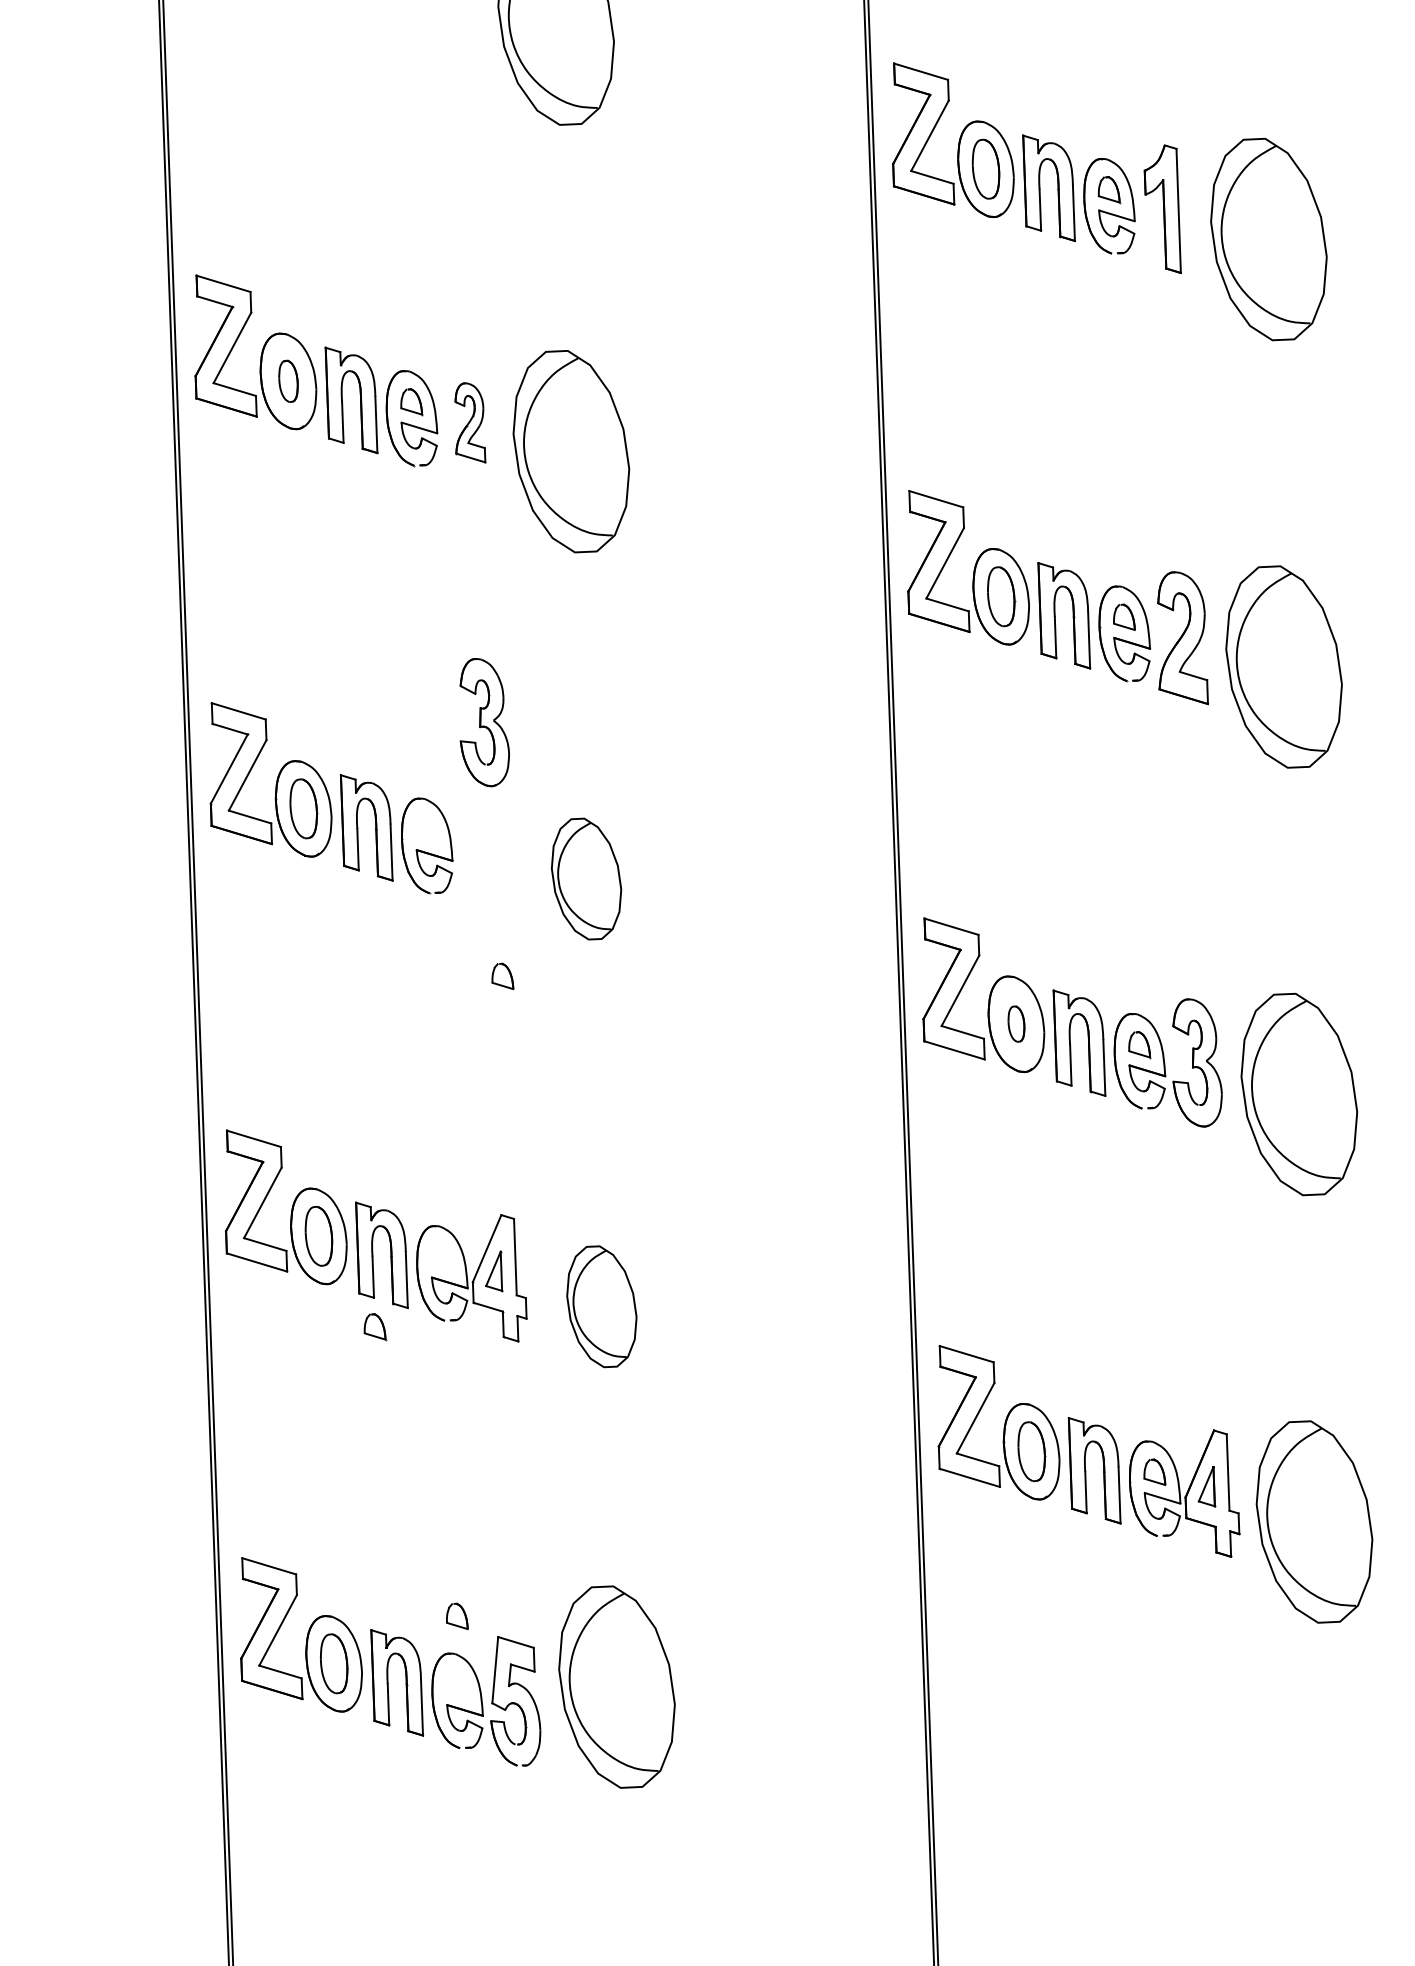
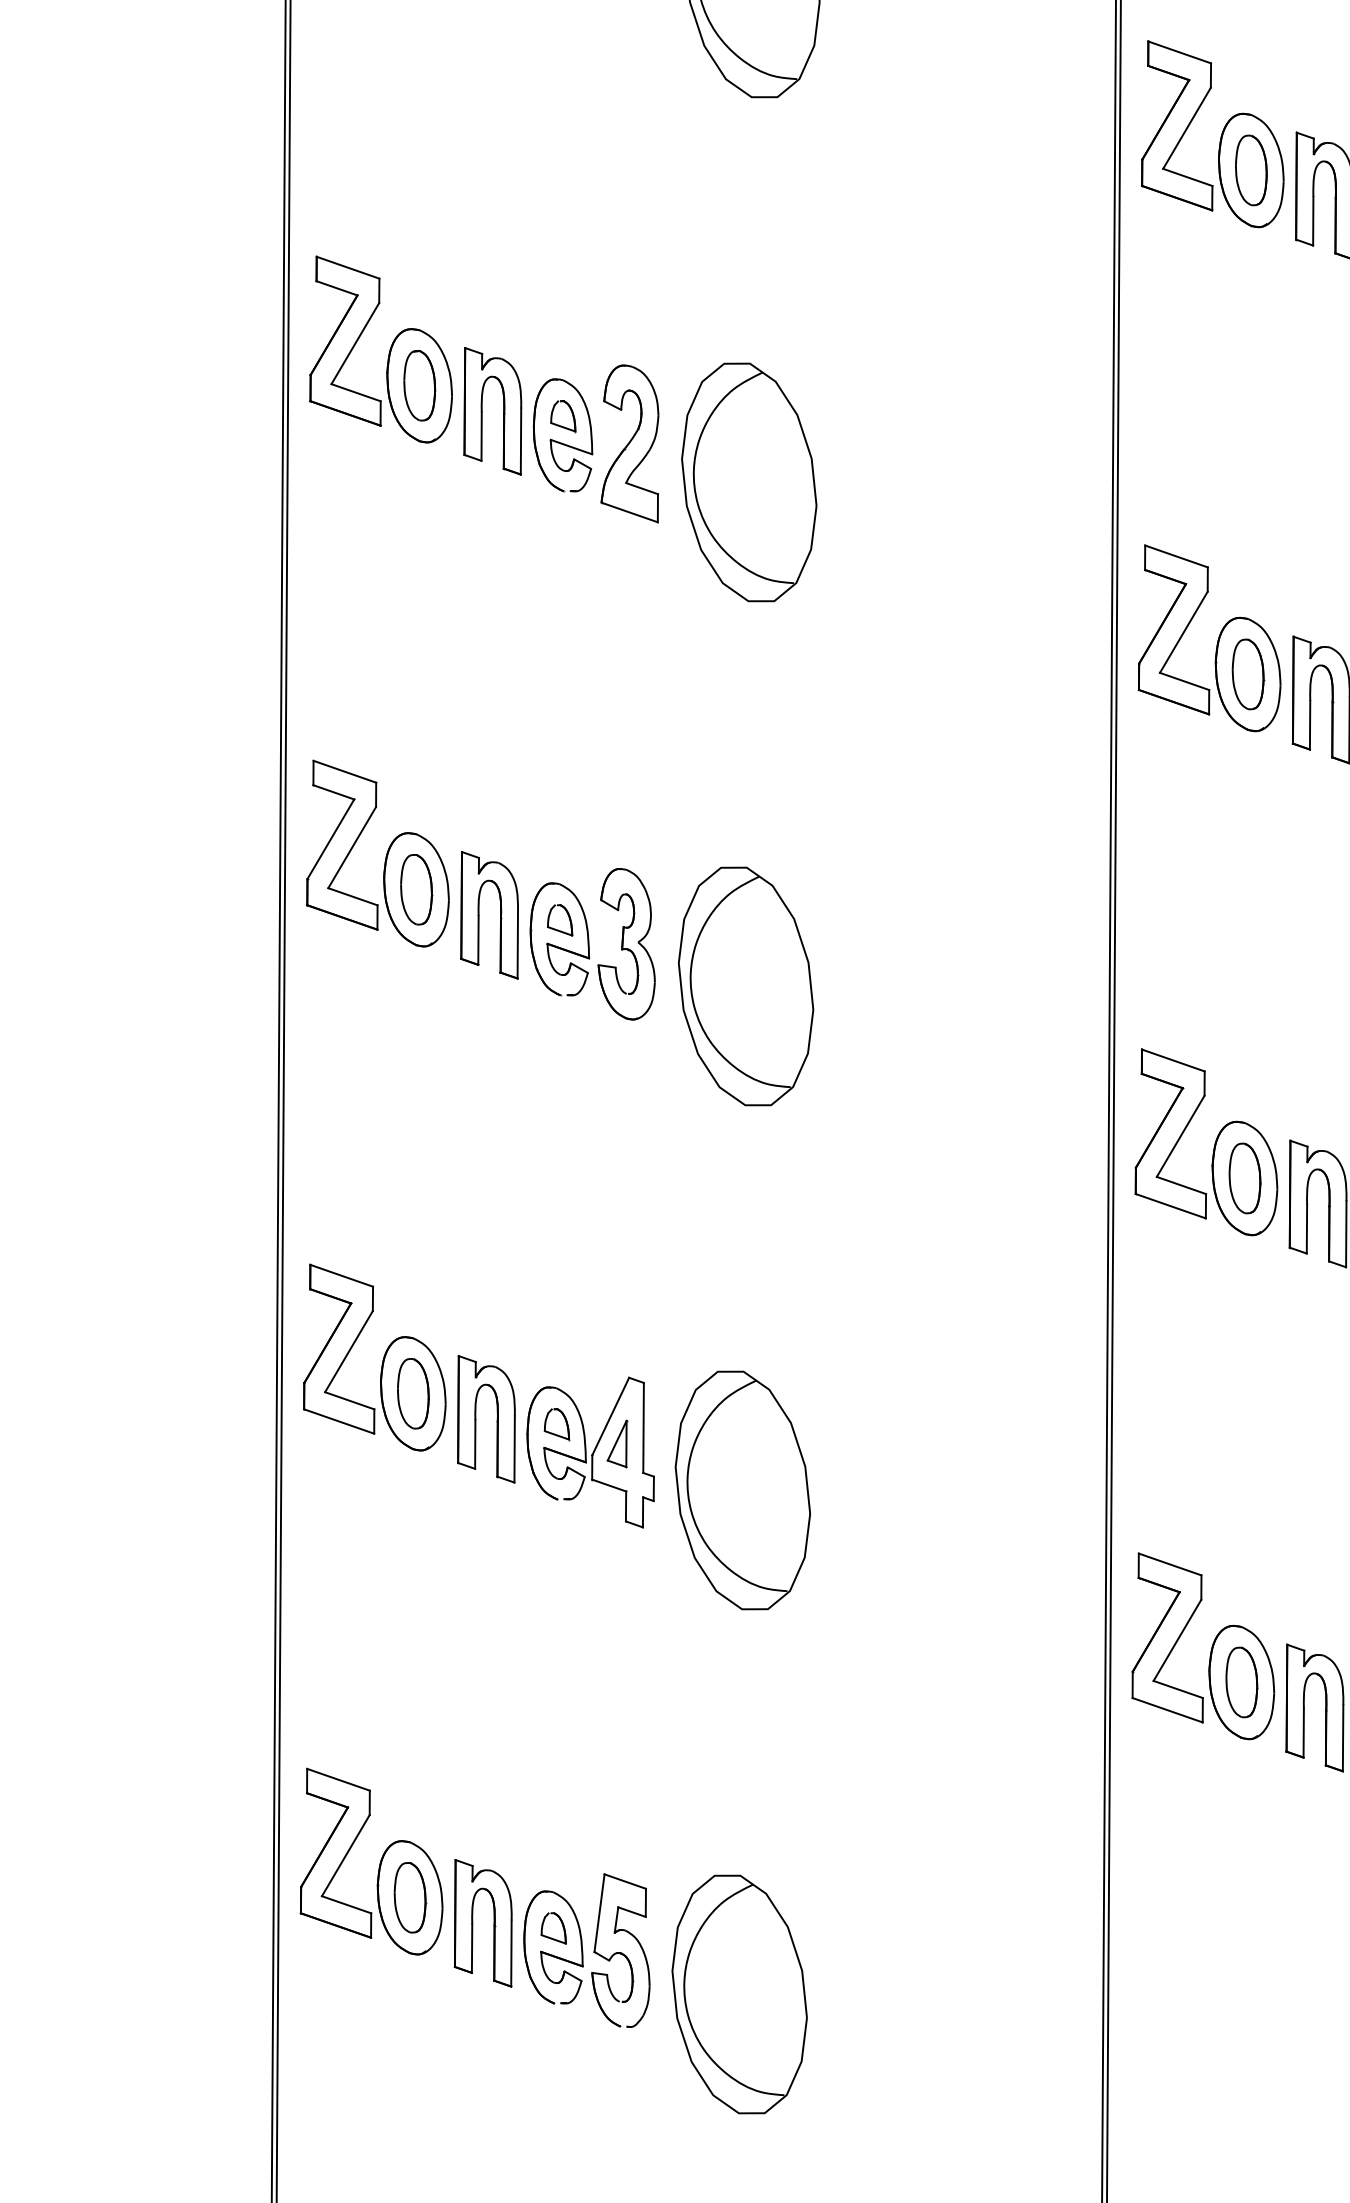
part: (288, 381) -> (419, 385), size x1.43
part: (470, 422) -> (631, 443), size x1.67
part: (484, 722) -> (627, 944), moved
part: (586, 878) -> (745, 985), size x1.67
part: (502, 976) -> (560, 920), moved
part: (1016, 1023) -> (1245, 1177), size x1.67
part: (601, 1306) -> (742, 1490), size x1.67
part: (375, 1327) -> (557, 1424), moved
part: (457, 1616) -> (554, 1928), moved
part: (616, 1686) -> (739, 1993), moved

